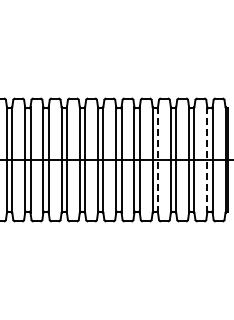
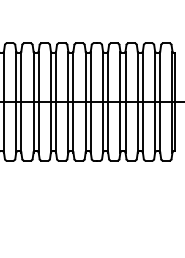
line: (158, 160) -> (108, 102), dashed -> solid
line: (207, 160) -> (155, 102), dashed -> solid

